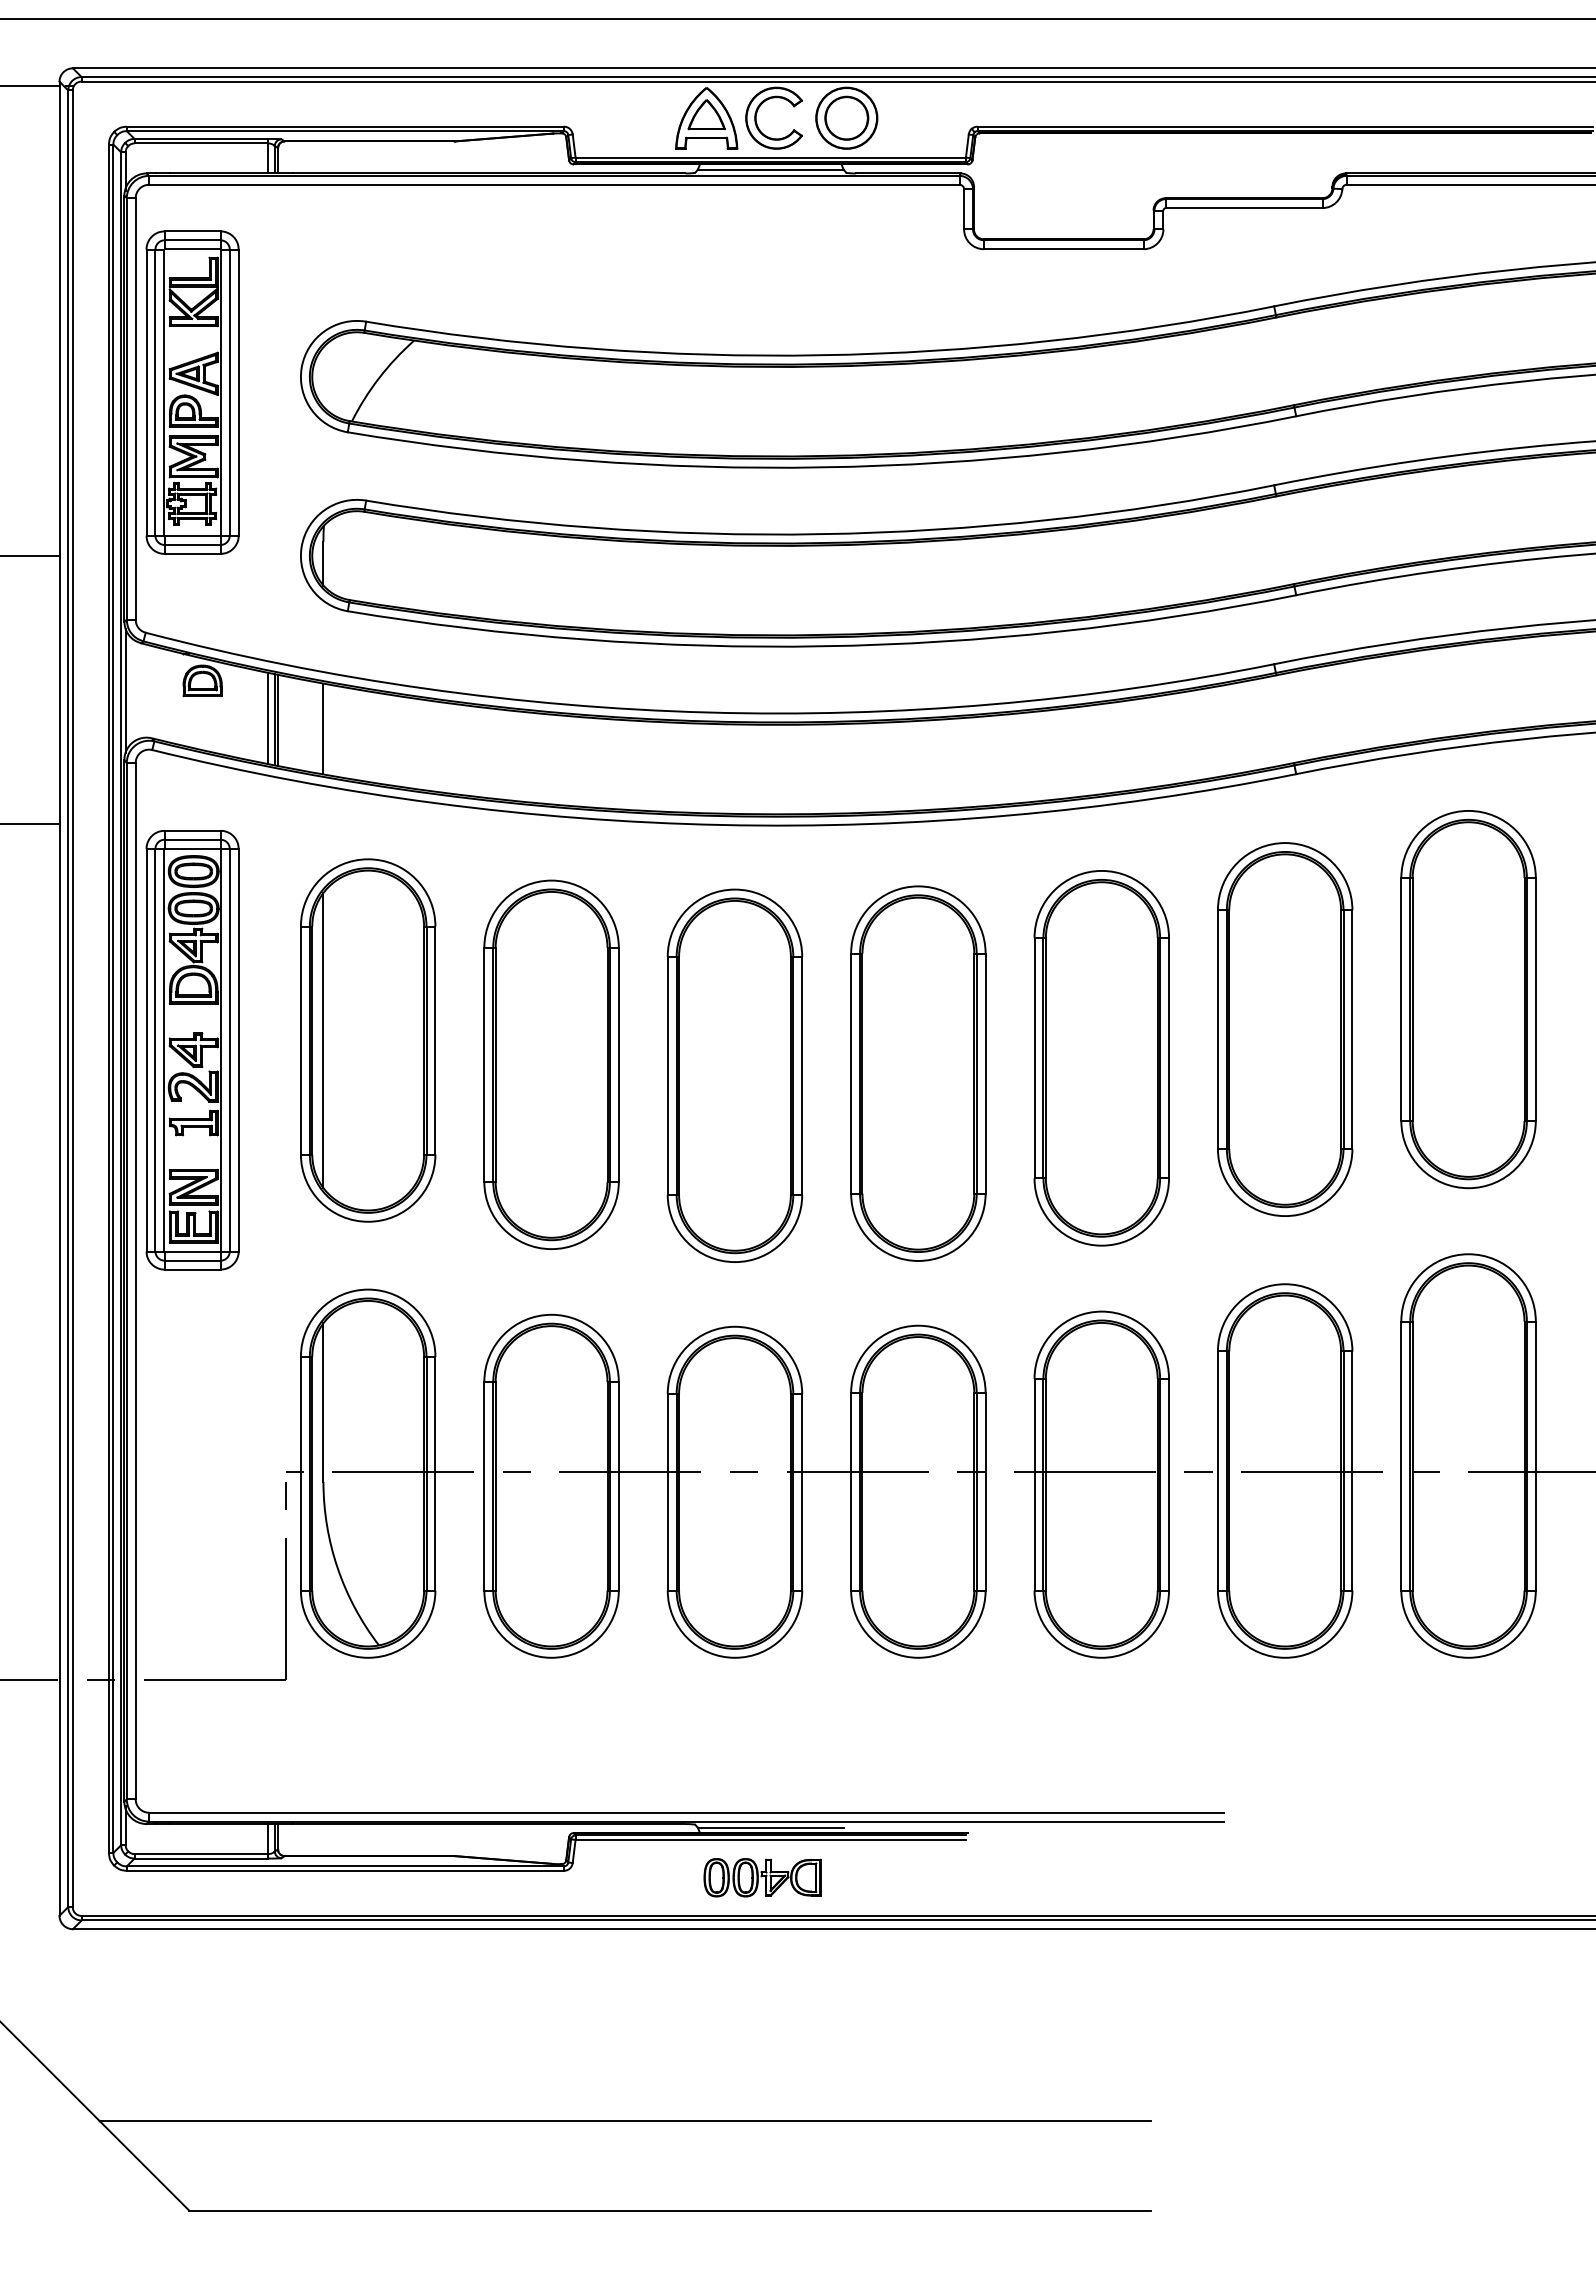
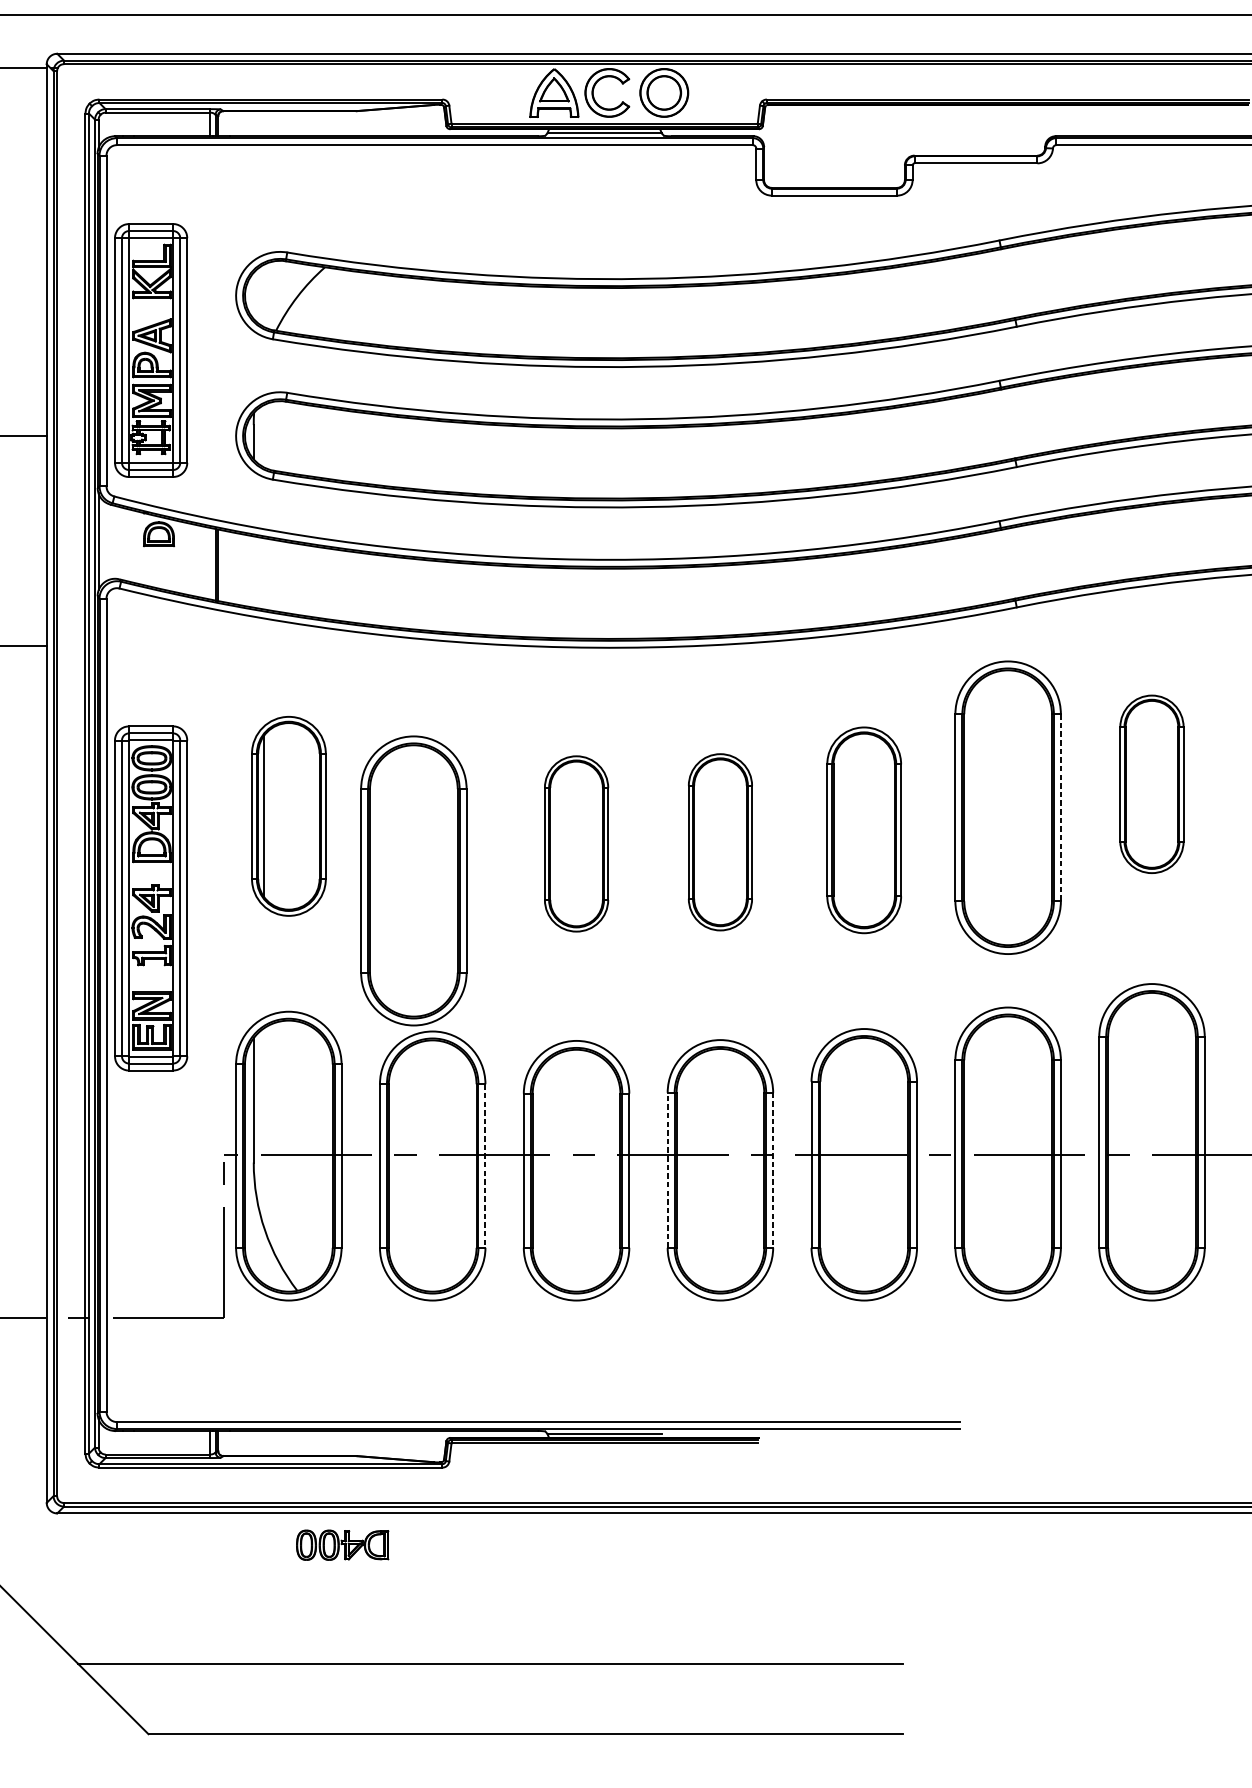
part: (192, 392) -> (151, 350), moved
line: (268, 717) -> (210, 562), removed
line: (323, 728) -> (253, 571), removed
part: (1468, 999) -> (1151, 784), size x0.6
line: (1352, 1030) -> (1060, 808), solid -> dashed
part: (368, 1040) -> (289, 816), size x0.7
part: (192, 1049) -> (151, 897), moved
part: (1101, 1058) -> (864, 830), size x0.7
part: (551, 1064) -> (413, 880), moved
part: (918, 1073) -> (720, 842), size x0.6
part: (734, 1075) -> (576, 843), size x0.6
line: (618, 1486) -> (485, 1166), solid -> dashed
line: (851, 1491) -> (667, 1170), solid -> dashed
line: (985, 1491) -> (773, 1170), solid -> dashed
part: (762, 1877) -> (342, 1545), moved

